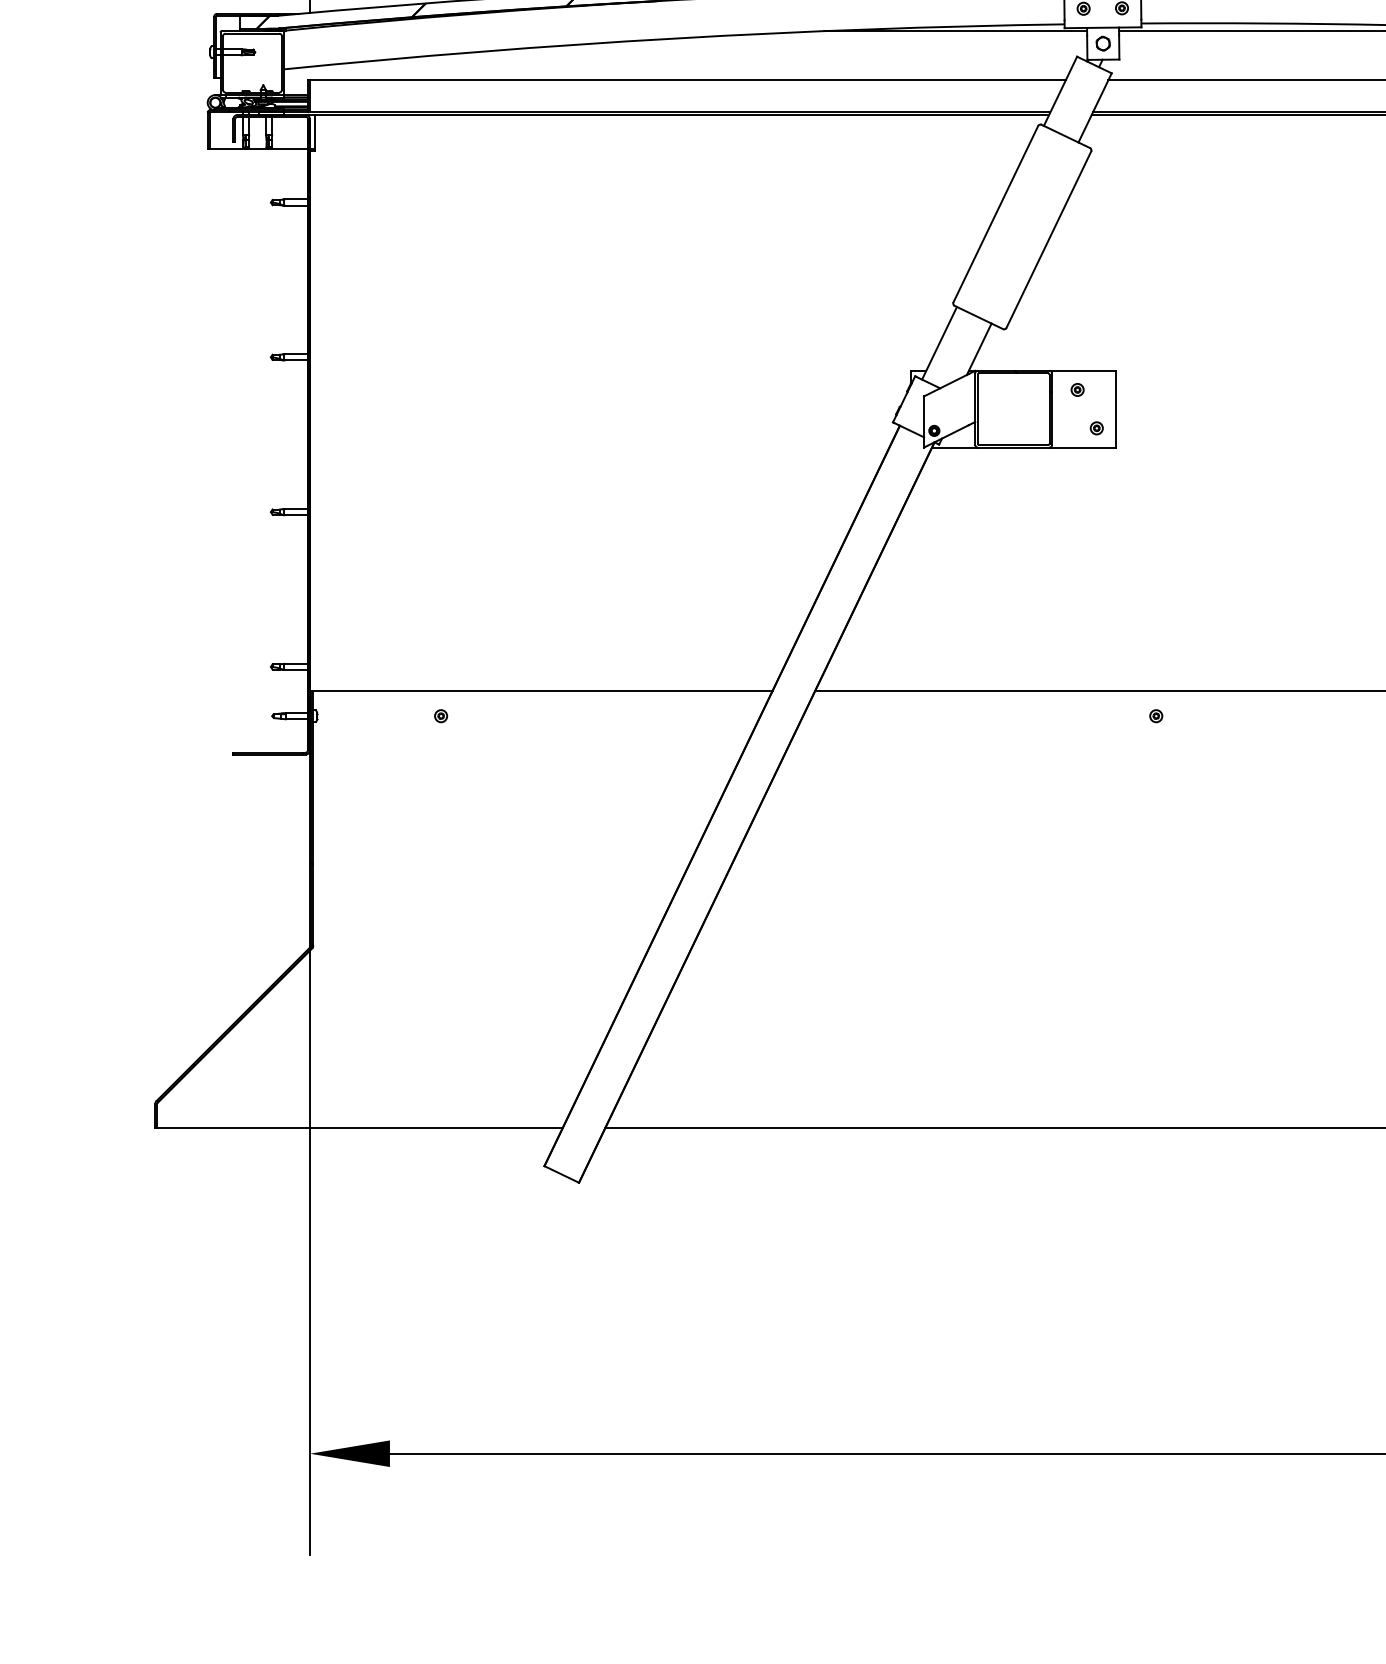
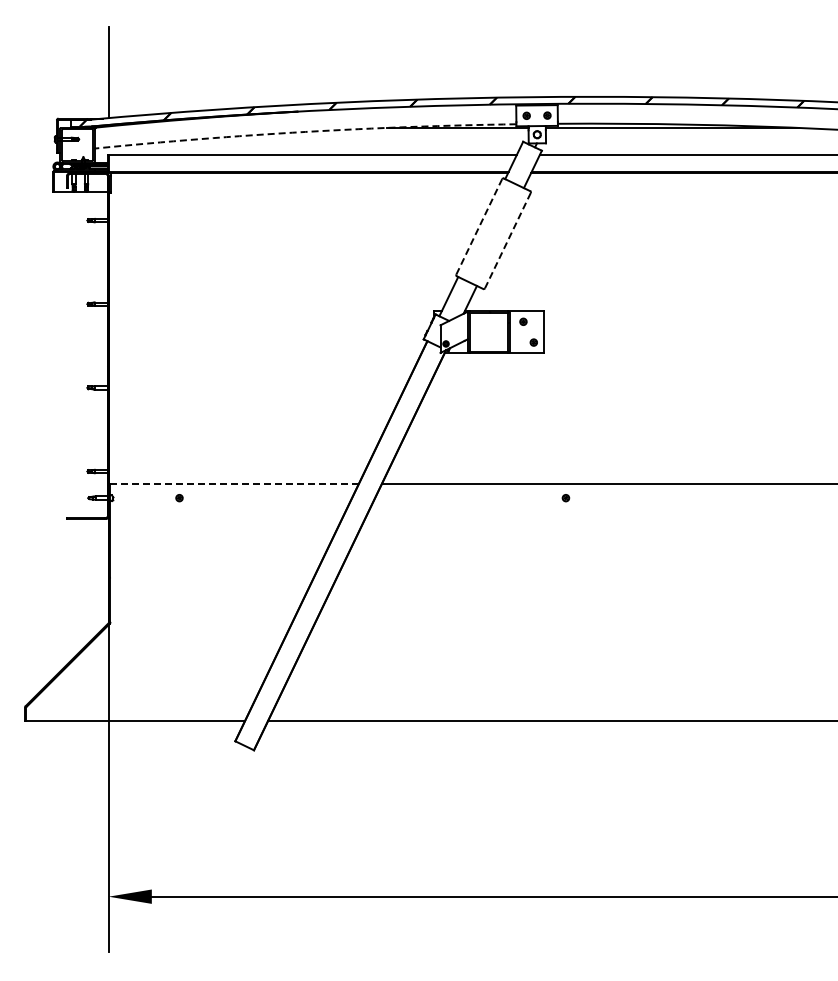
arc: (674, 37) -> (305, 131), solid -> dashed
line: (996, 213) -> (479, 226), solid -> dashed
line: (1048, 239) -> (507, 240), solid -> dashed
line: (542, 690) -> (234, 484), solid -> dashed

